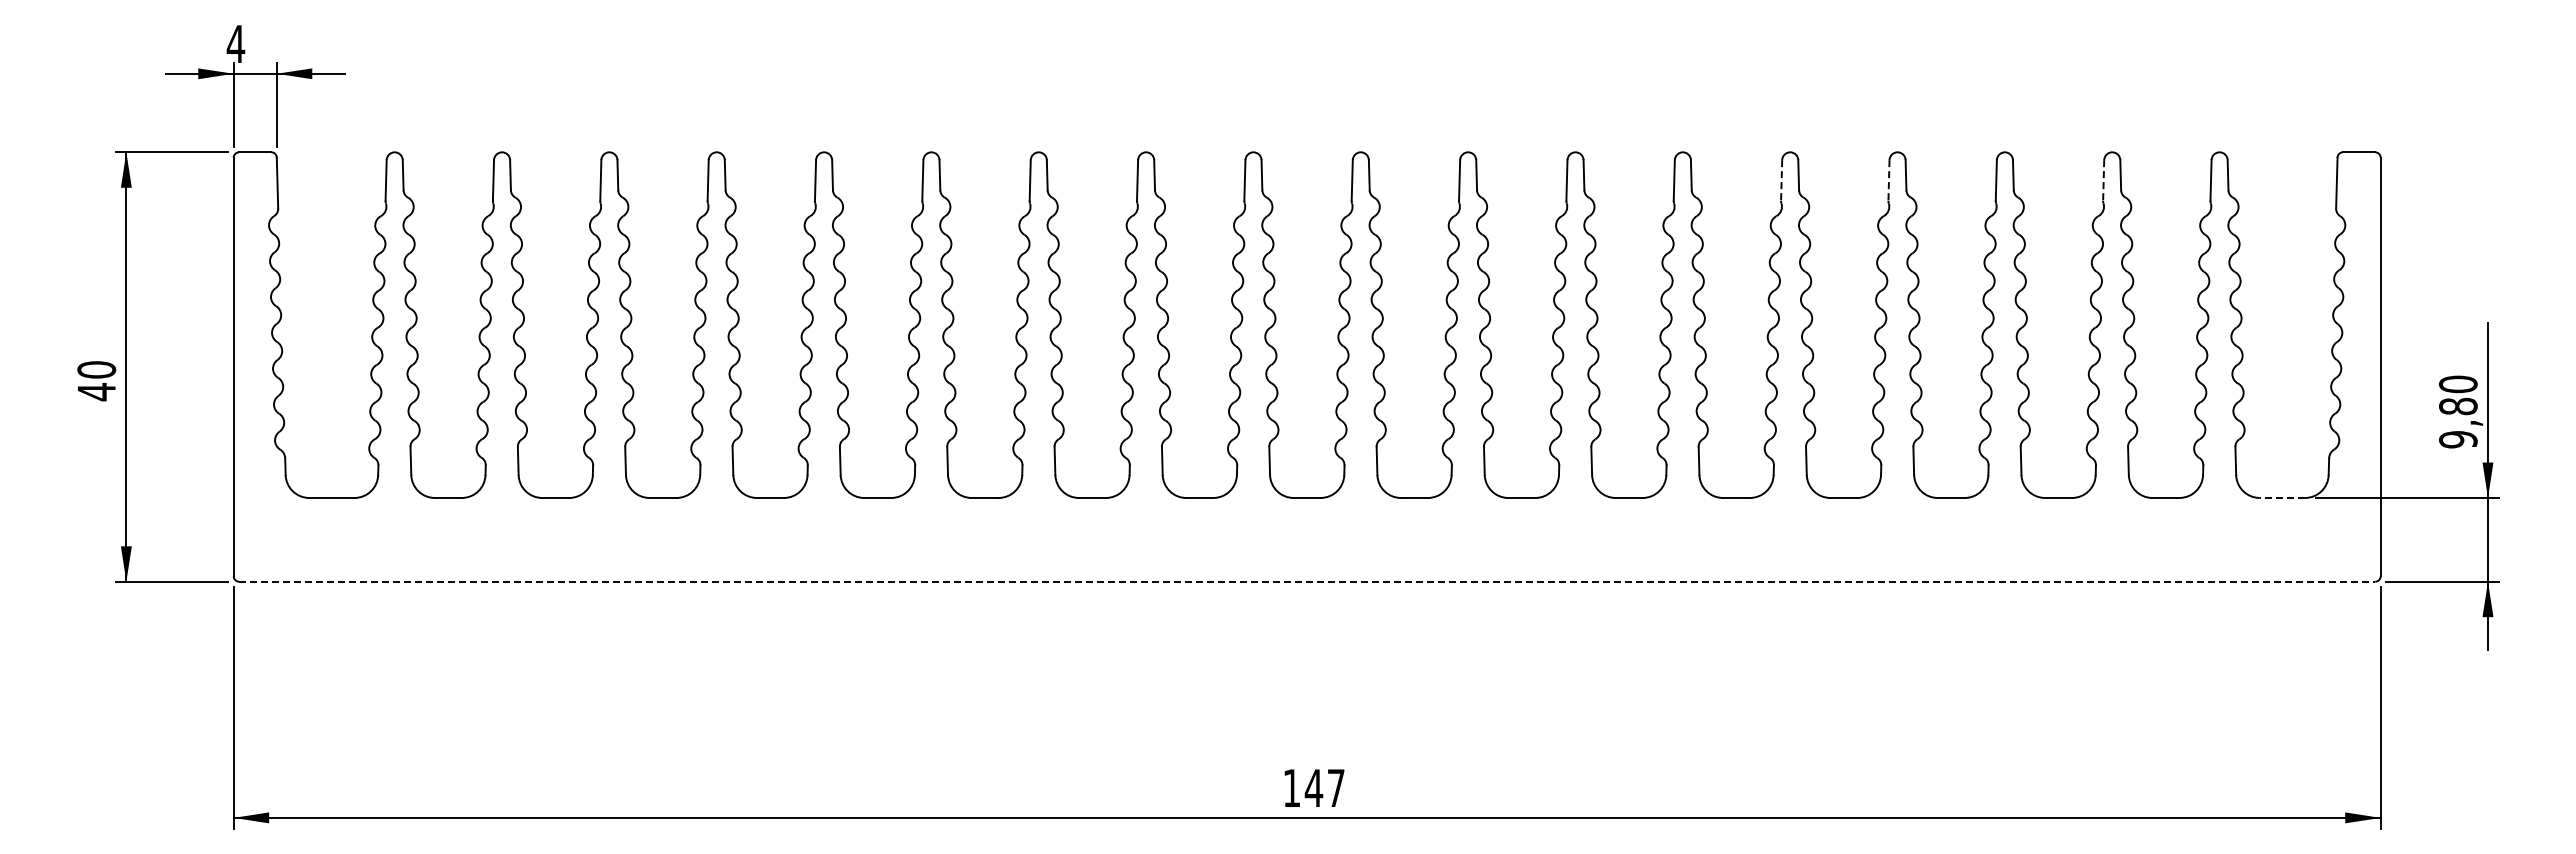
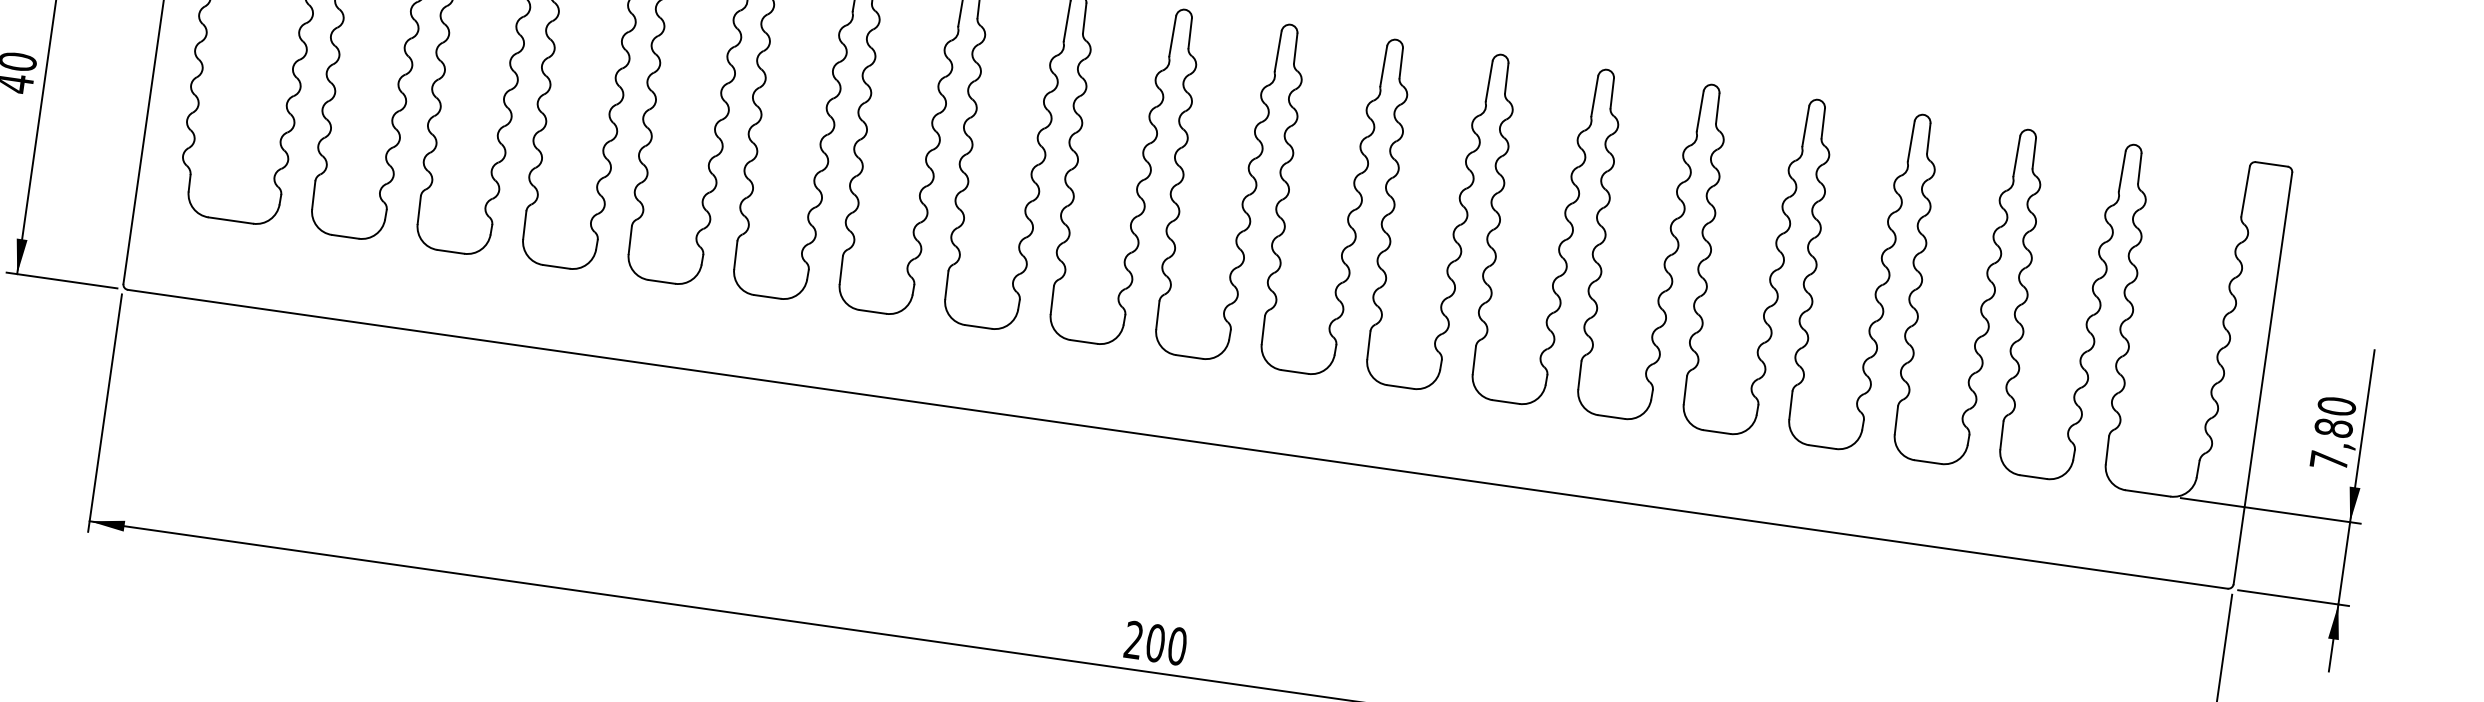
line: (1781, 180) -> (1700, 111), dashed -> solid
line: (1888, 180) -> (1805, 126), dashed -> solid
line: (2103, 180) -> (2016, 156), dashed -> solid
text: (2458, 439) -> (2329, 460), 9,80 -> 7,80
line: (2282, 497) -> (2148, 492), dashed -> solid
line: (1307, 581) -> (1178, 439), dashed -> solid
text: (1313, 787) -> (1155, 642), 147 -> 200

